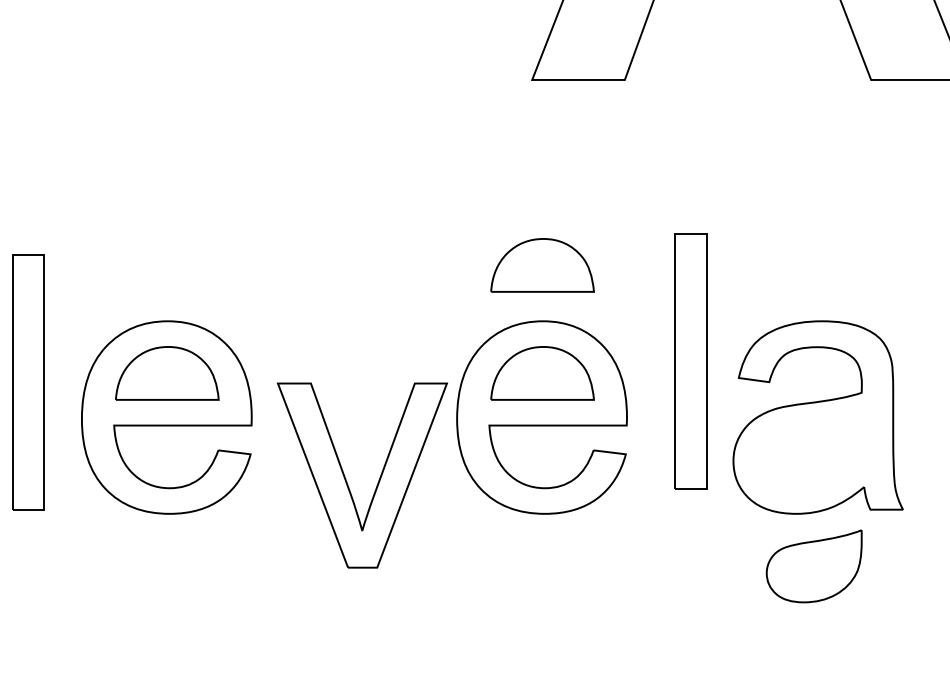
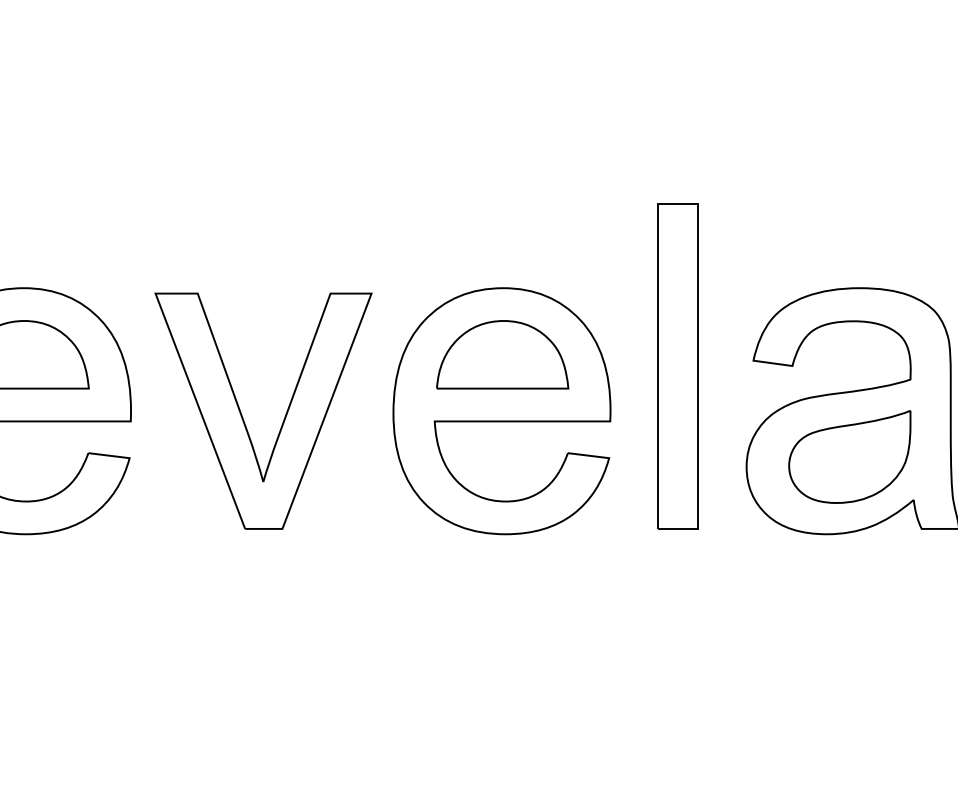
part: (542, 265) -> (502, 216), removed
part: (690, 361) -> (677, 366), moved
part: (347, 481) -> (244, 418), moved
part: (813, 566) -> (848, 457), moved

